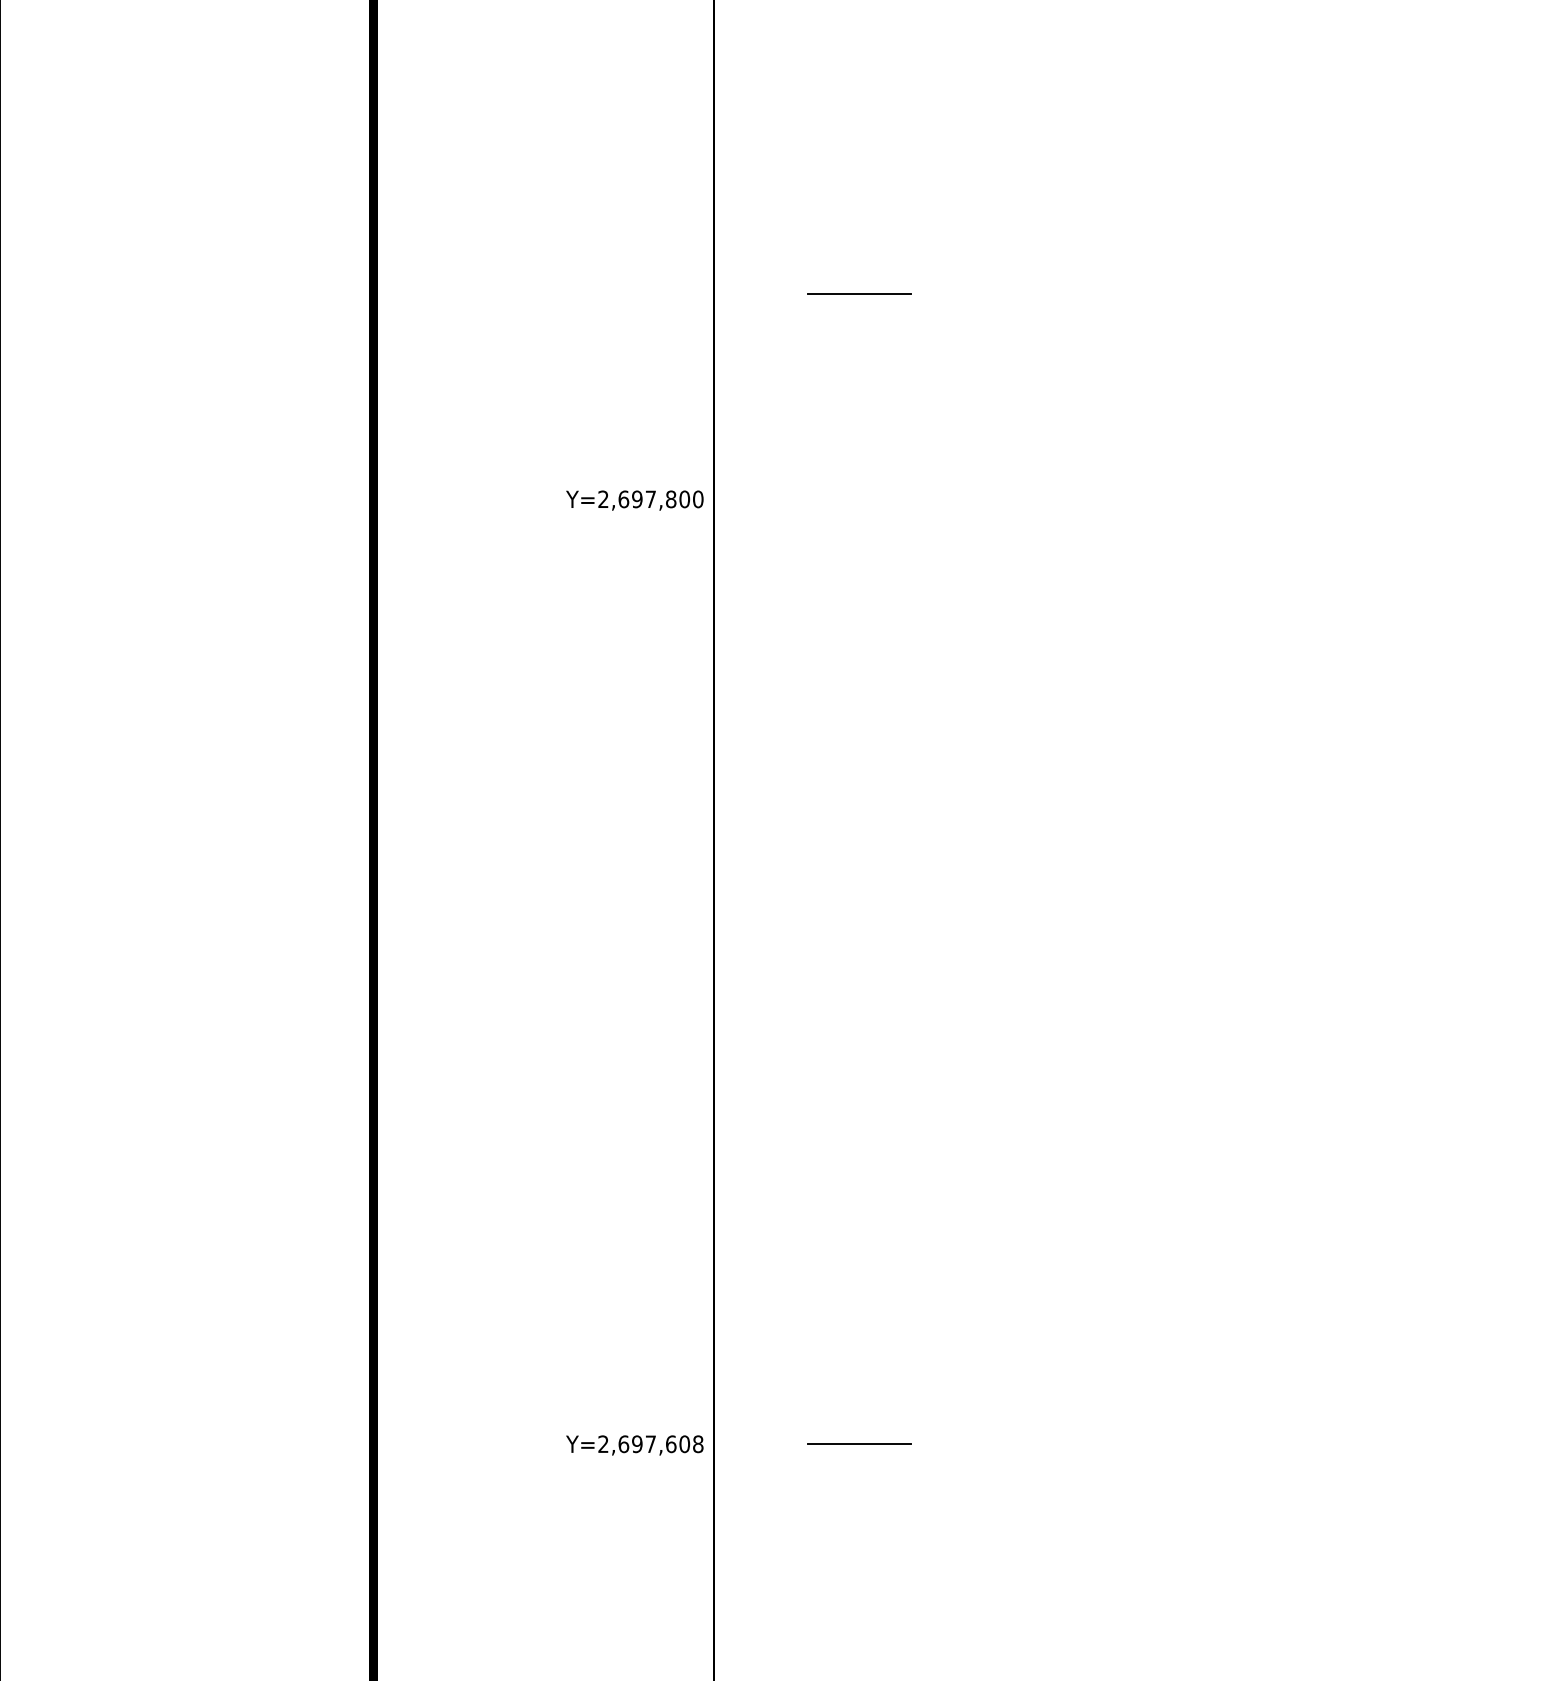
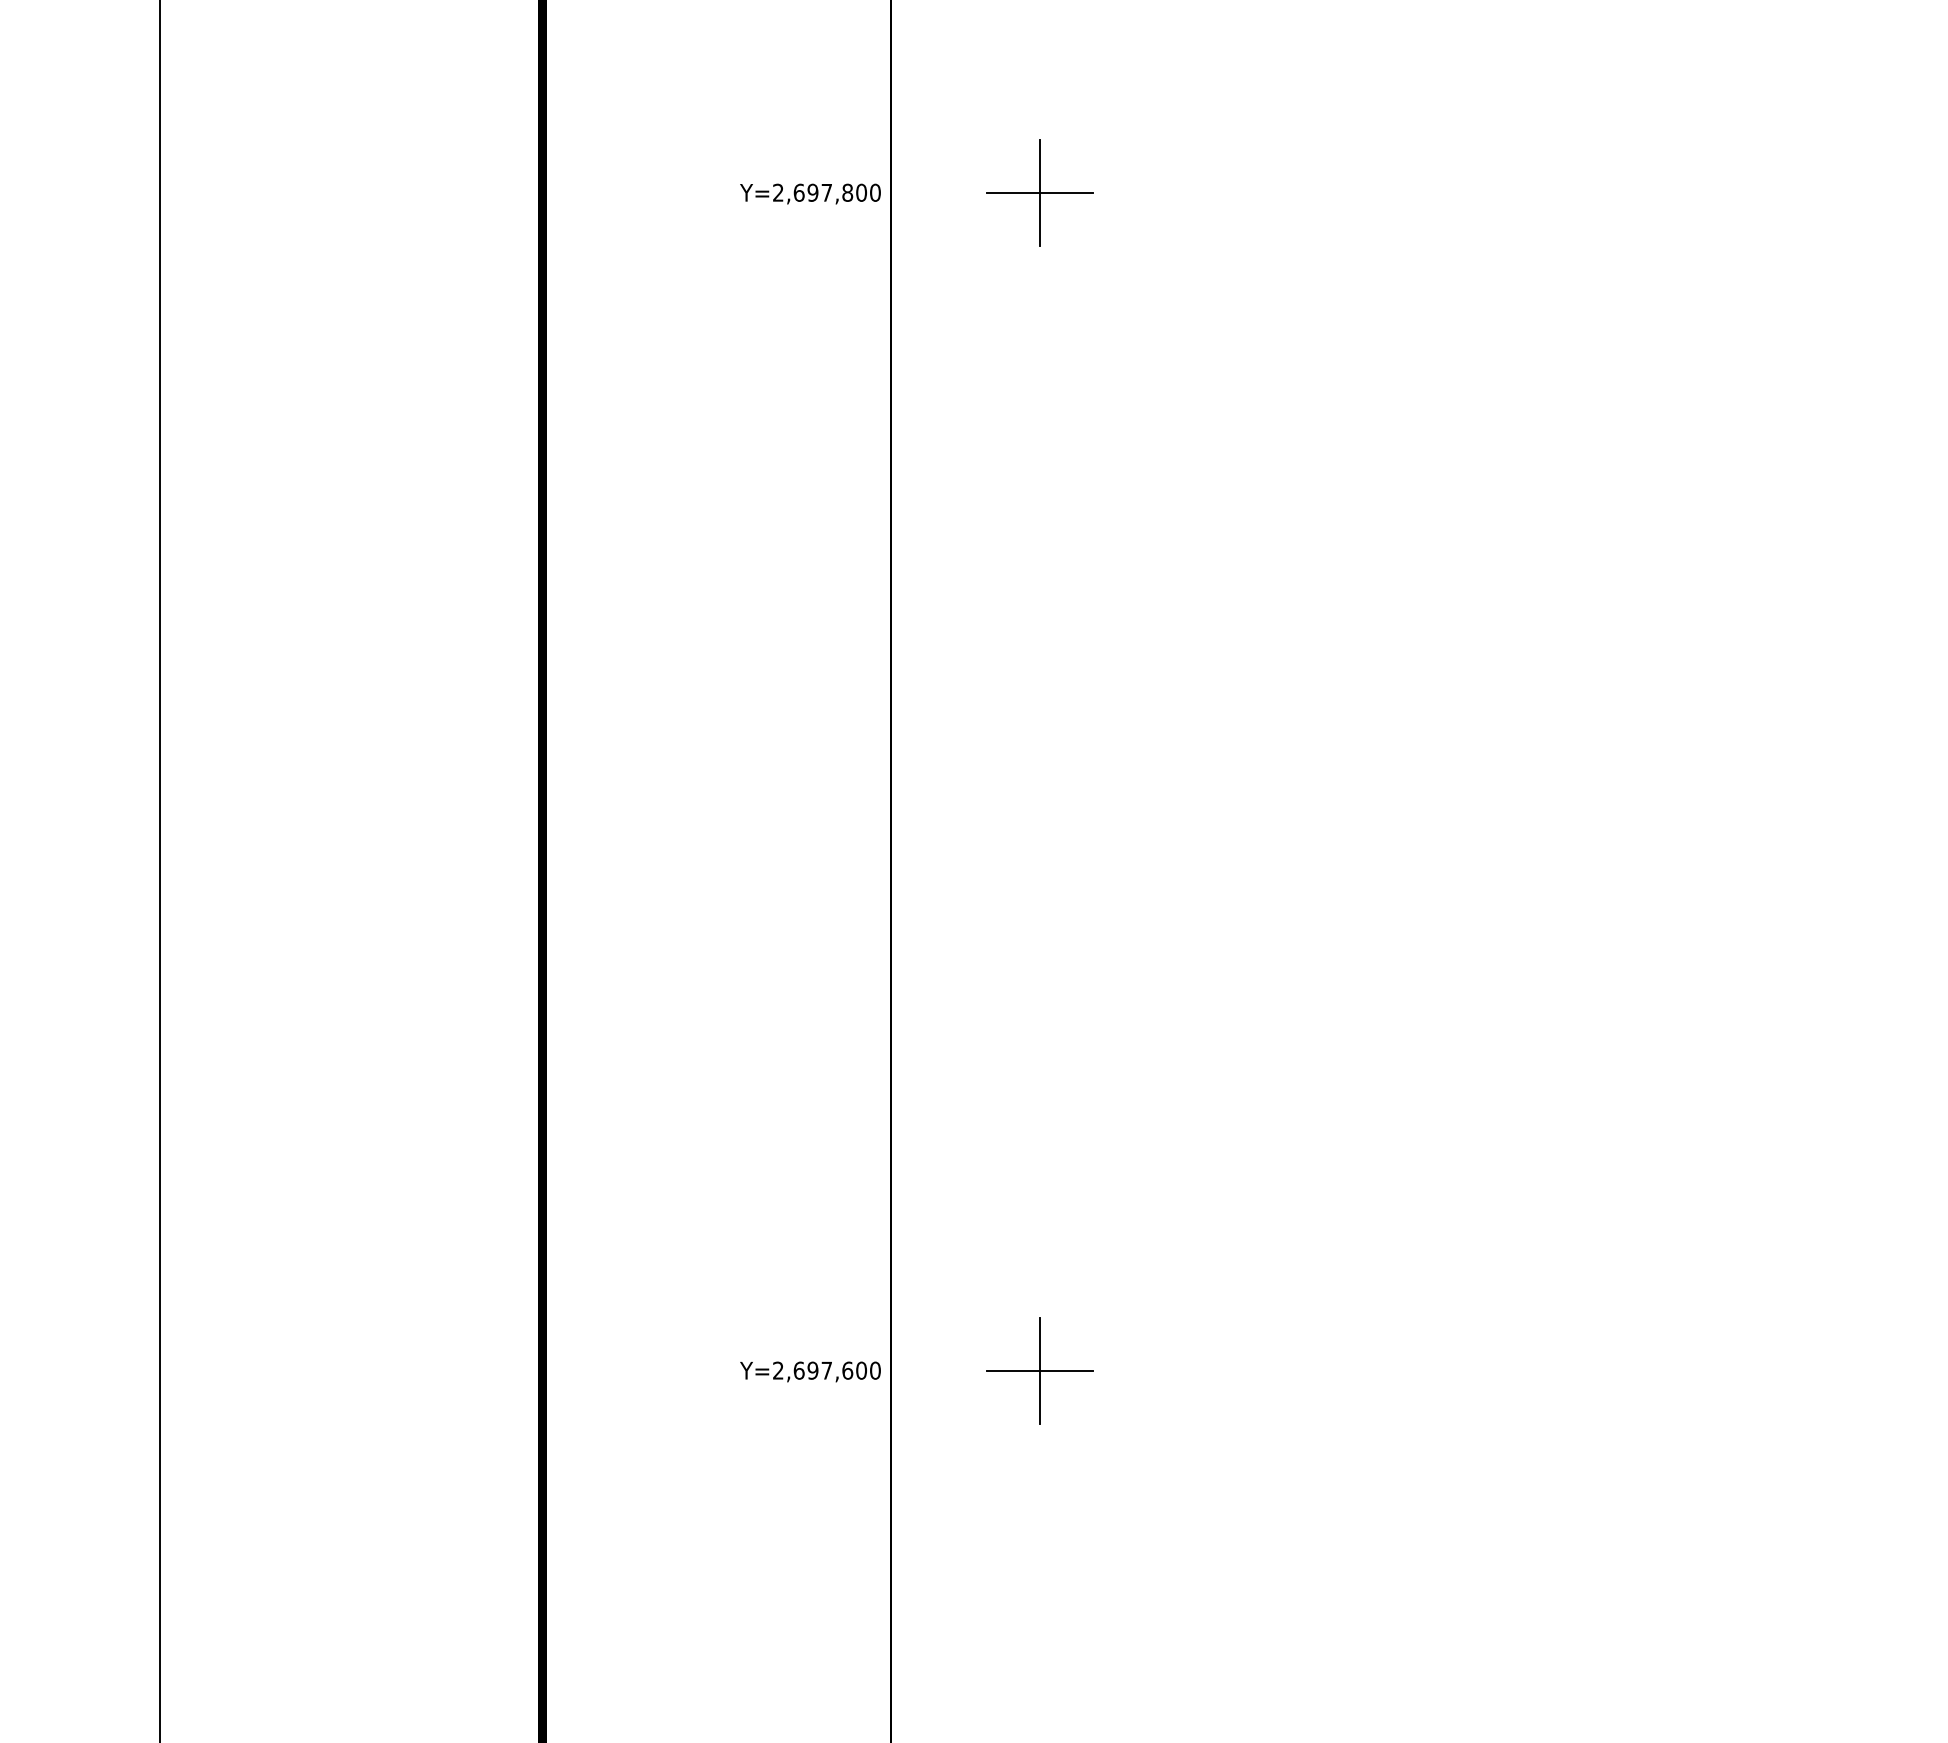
line: (859, 294) -> (1040, 192), added
text: (634, 500) -> (810, 193), moved
text: (698, 1444) -> (875, 1370), Y=2,697,608 -> Y=2,697,600
line: (859, 1444) -> (1040, 1370), added

